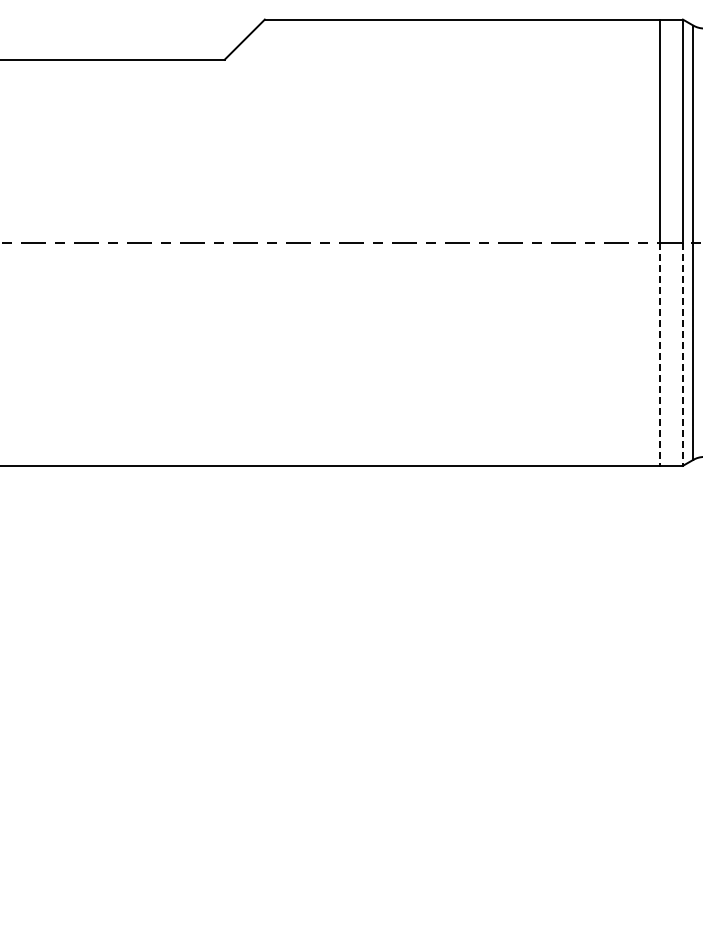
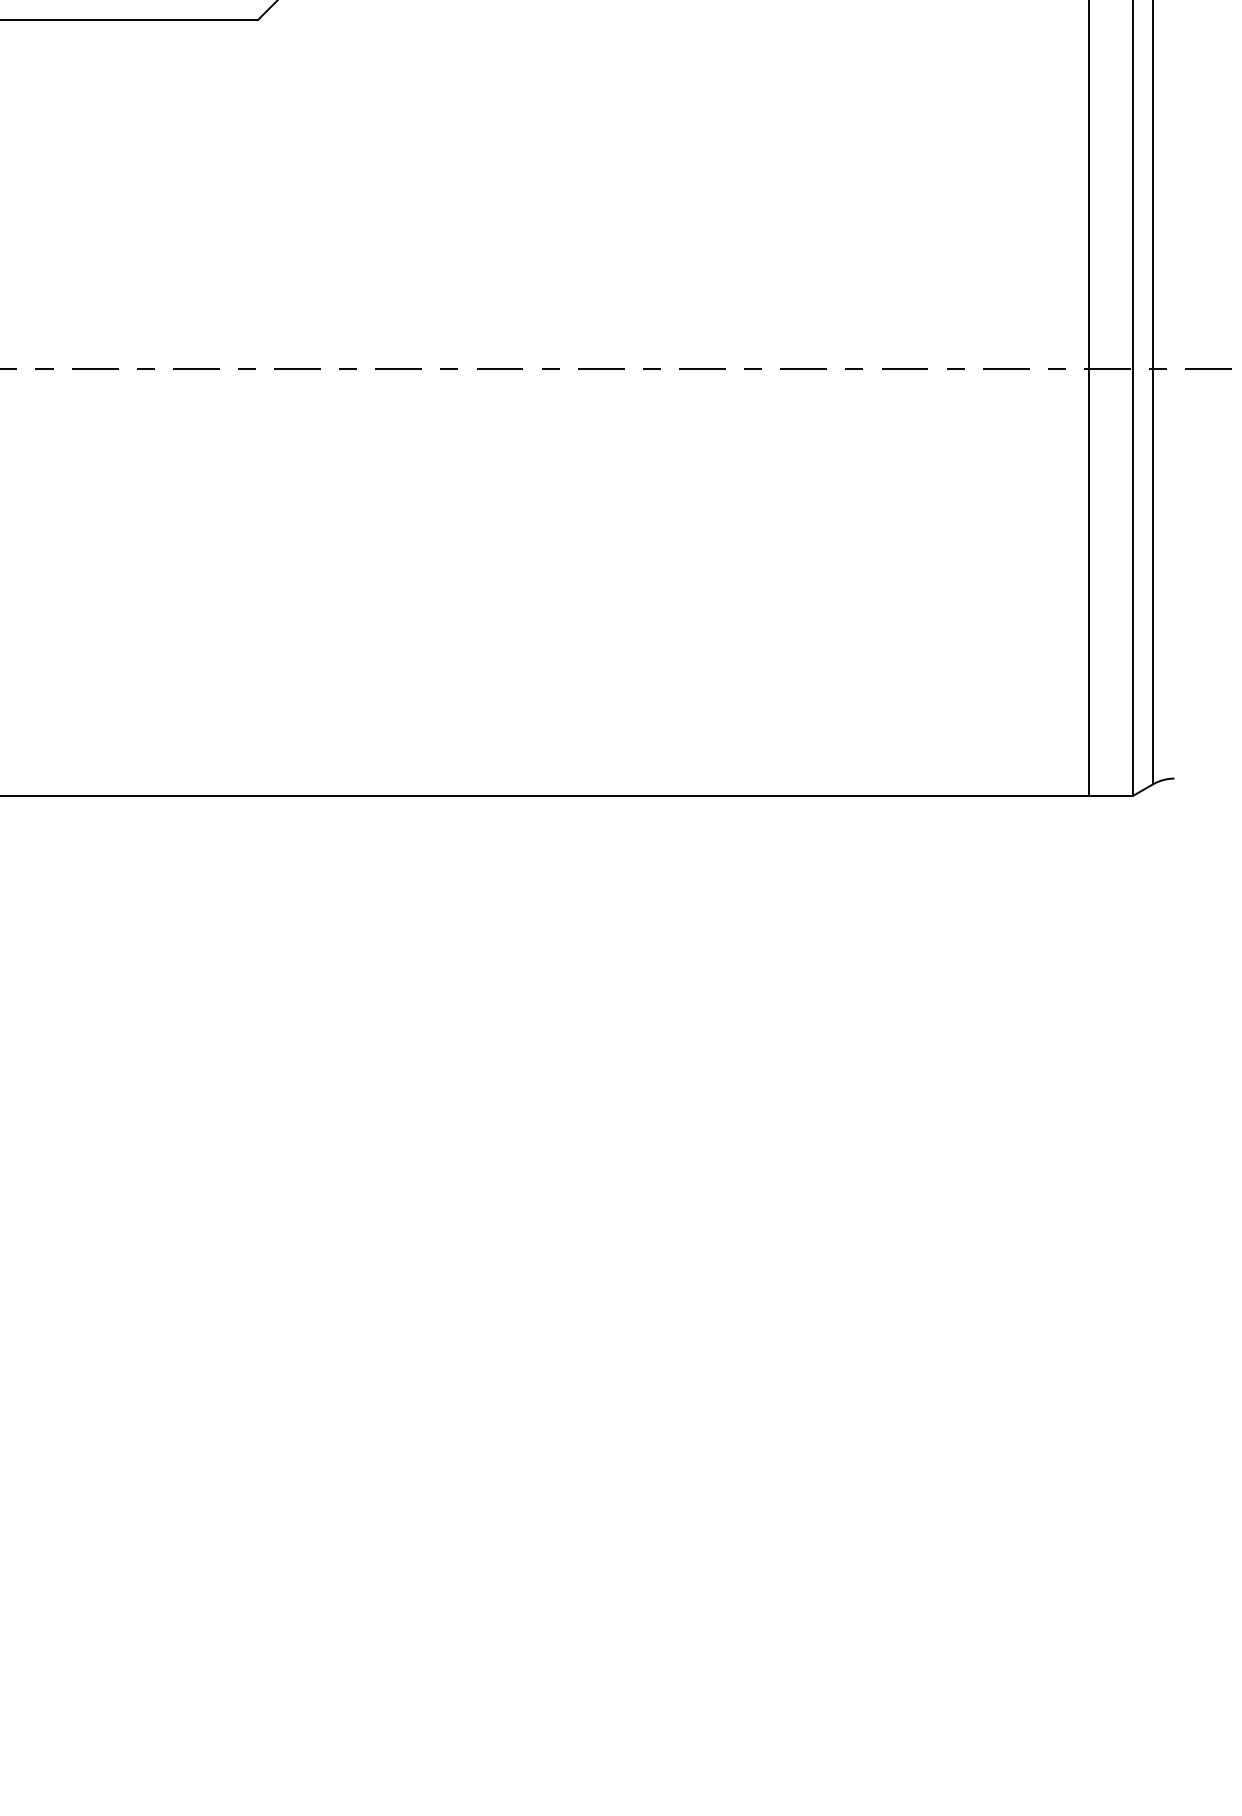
line: (659, 354) -> (1088, 582), dashed -> solid
line: (682, 354) -> (1132, 582), dashed -> solid

